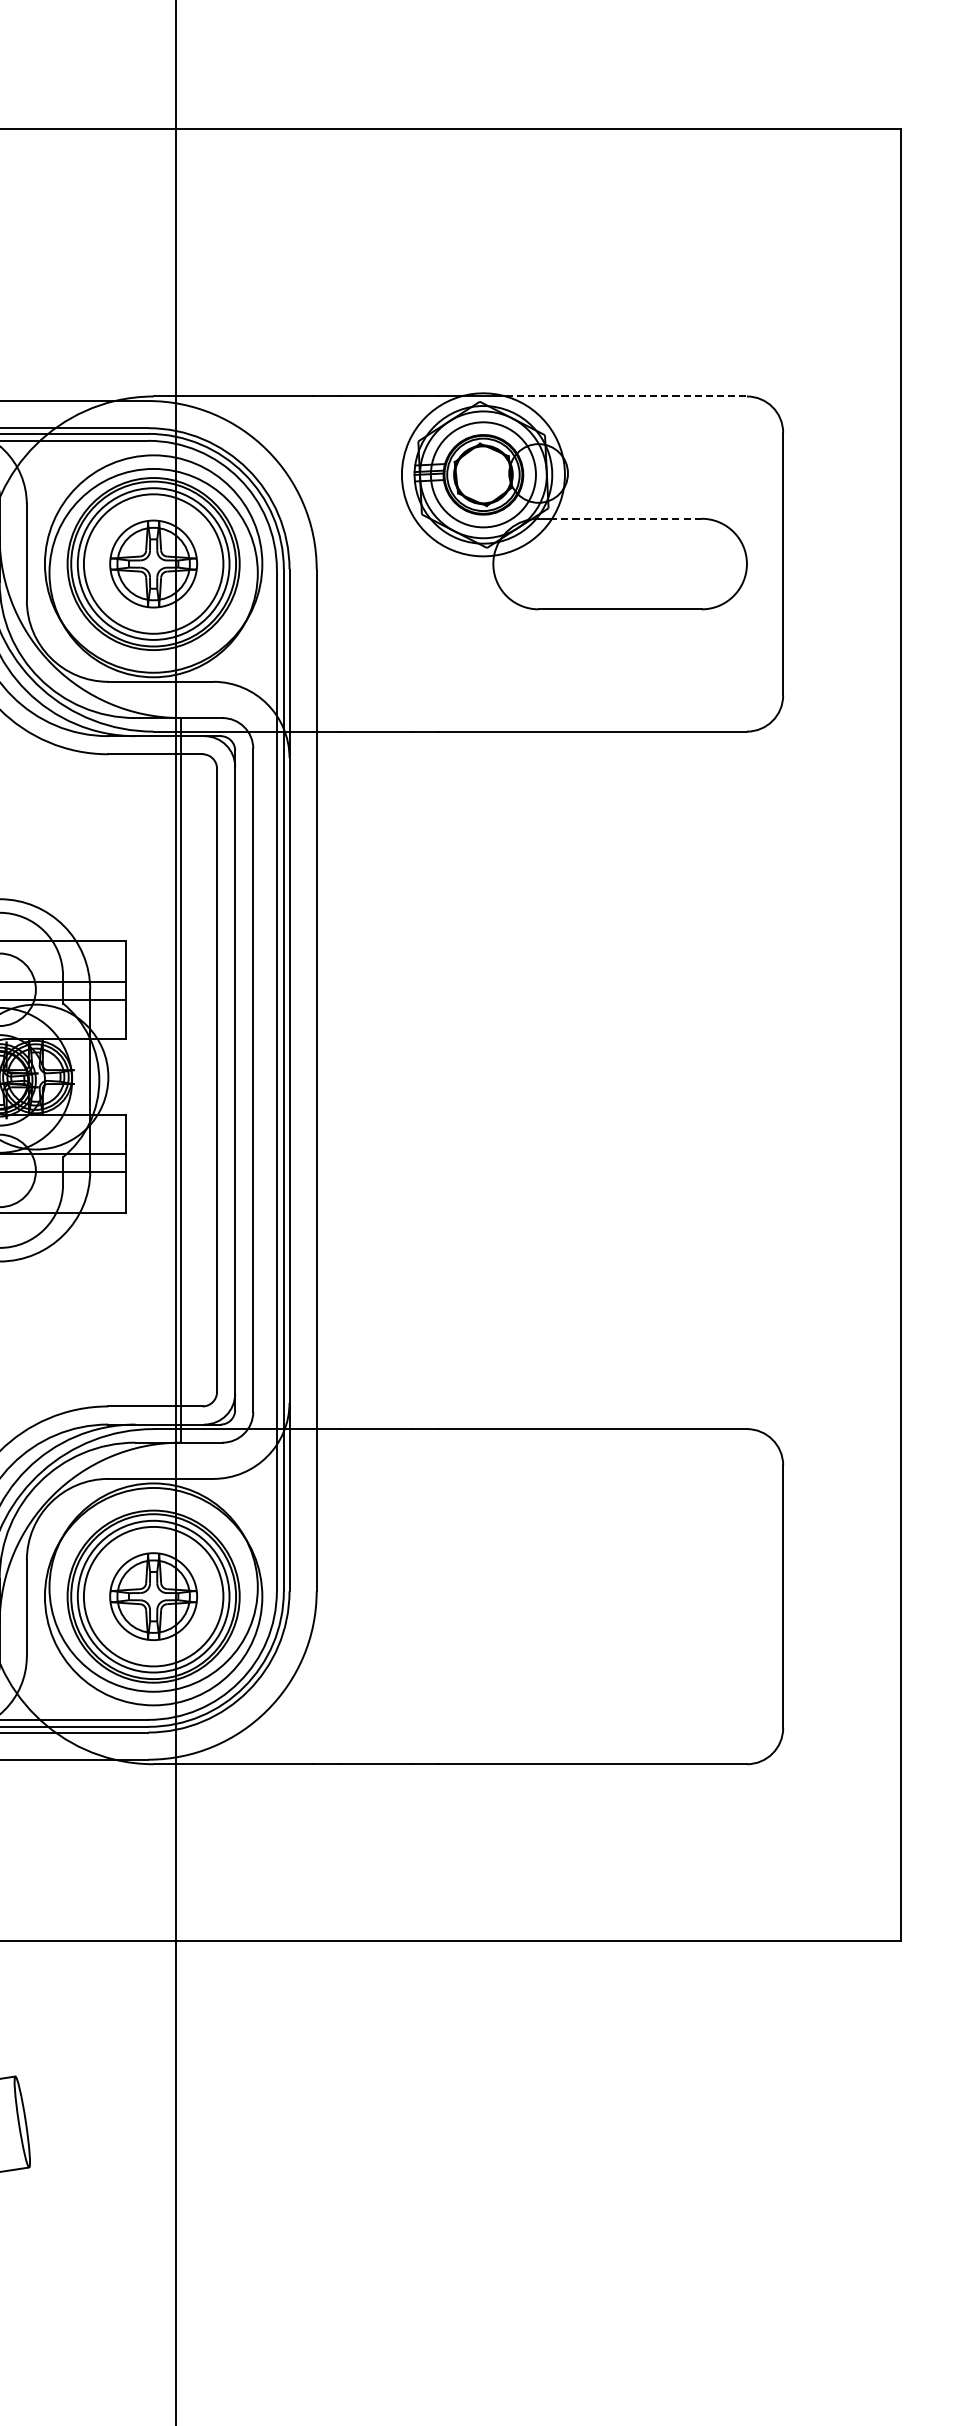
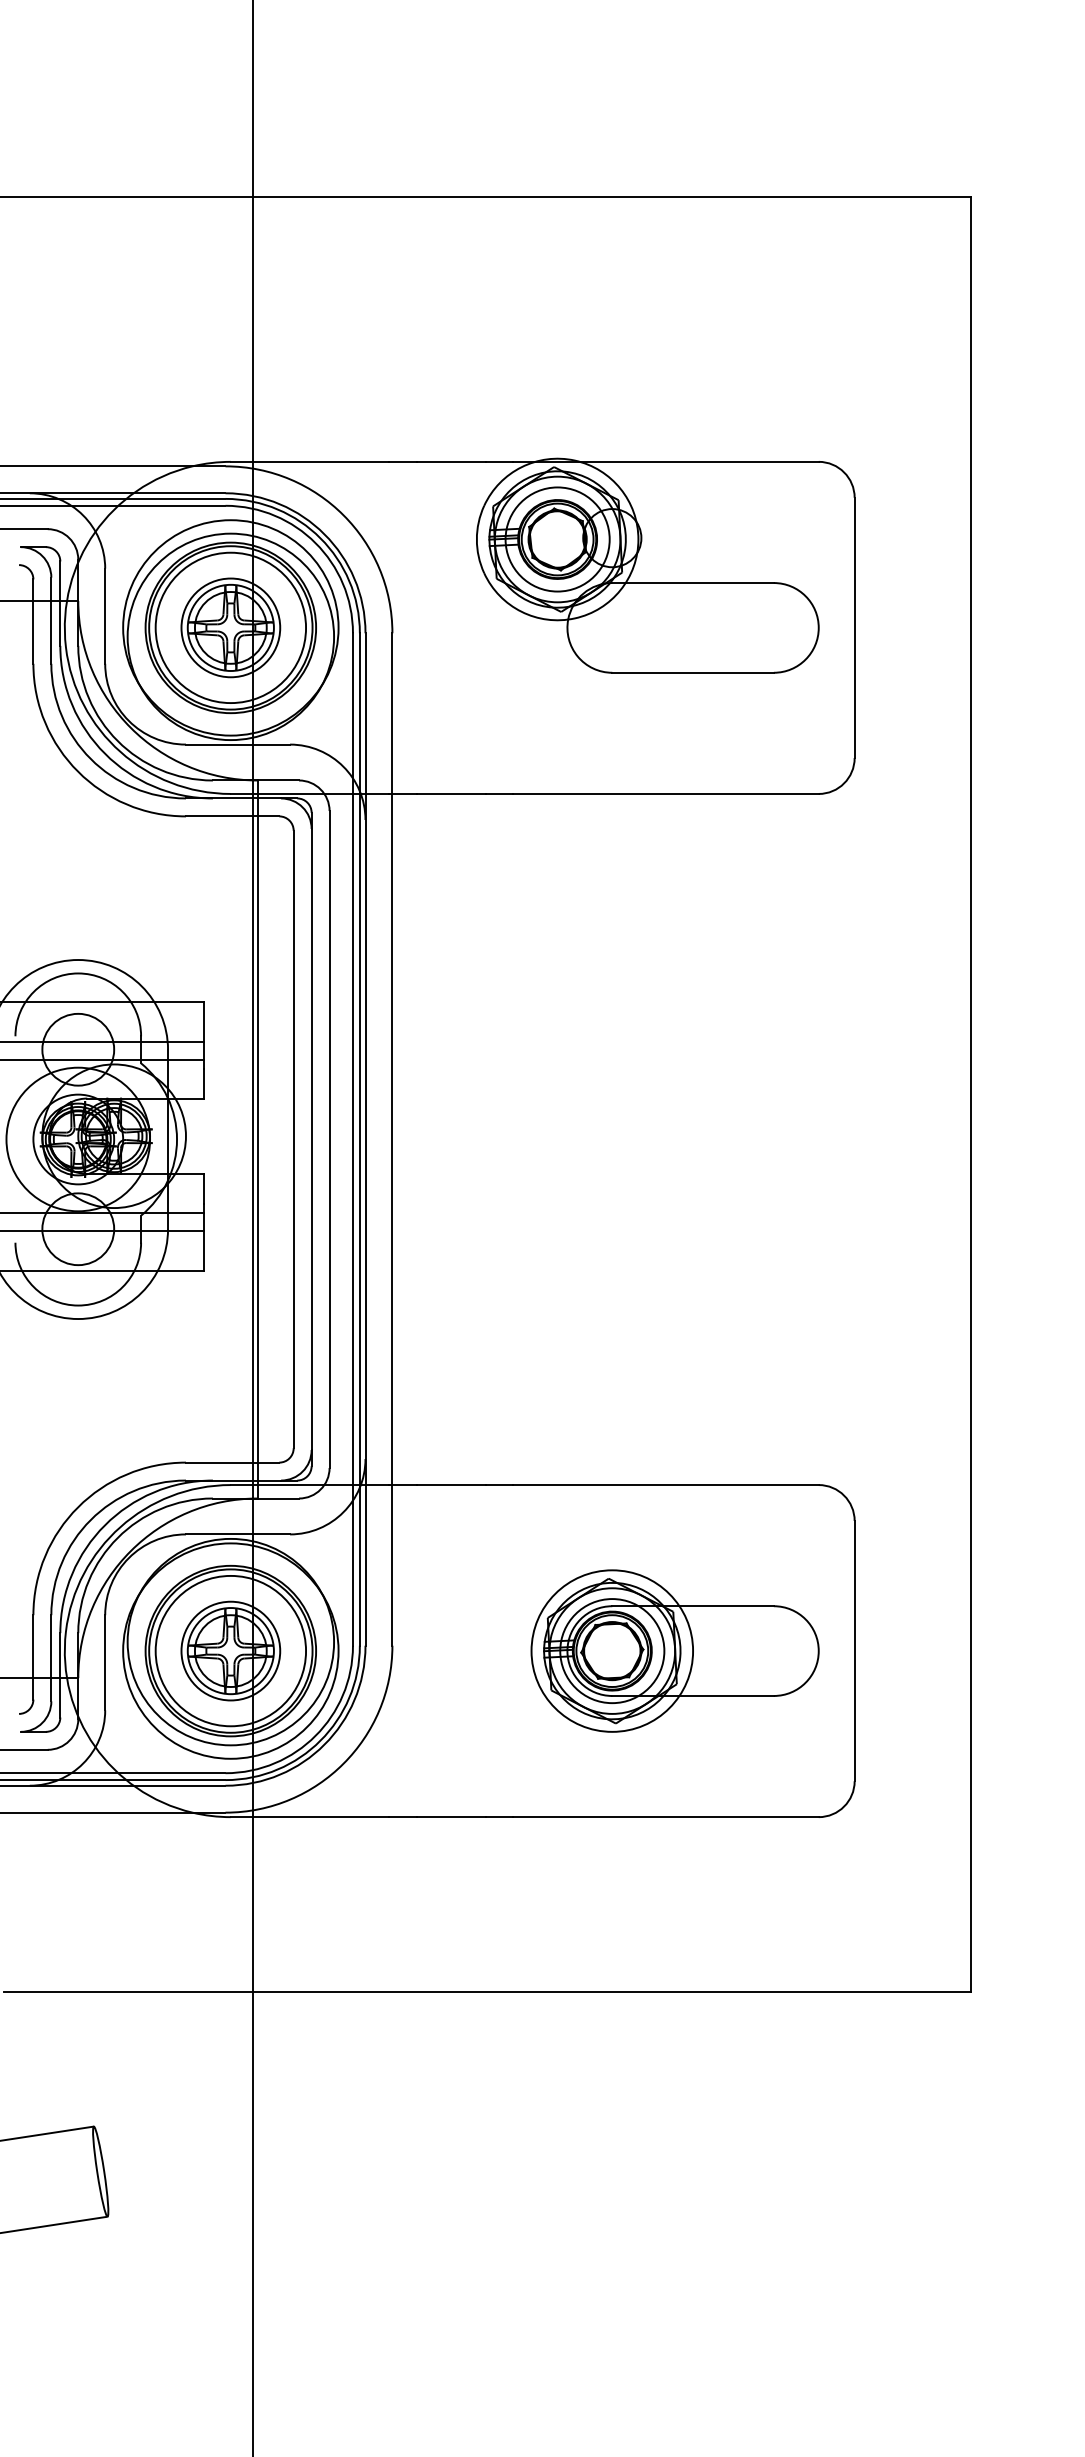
line: (626, 396) -> (699, 461), dashed -> solid
line: (626, 519) -> (699, 583), dashed -> solid
circle: (153, 563) -> (230, 627), size x0.71
circle: (153, 1596) -> (230, 1650), size x0.71
part: (601, 1596) -> (674, 1650), added

